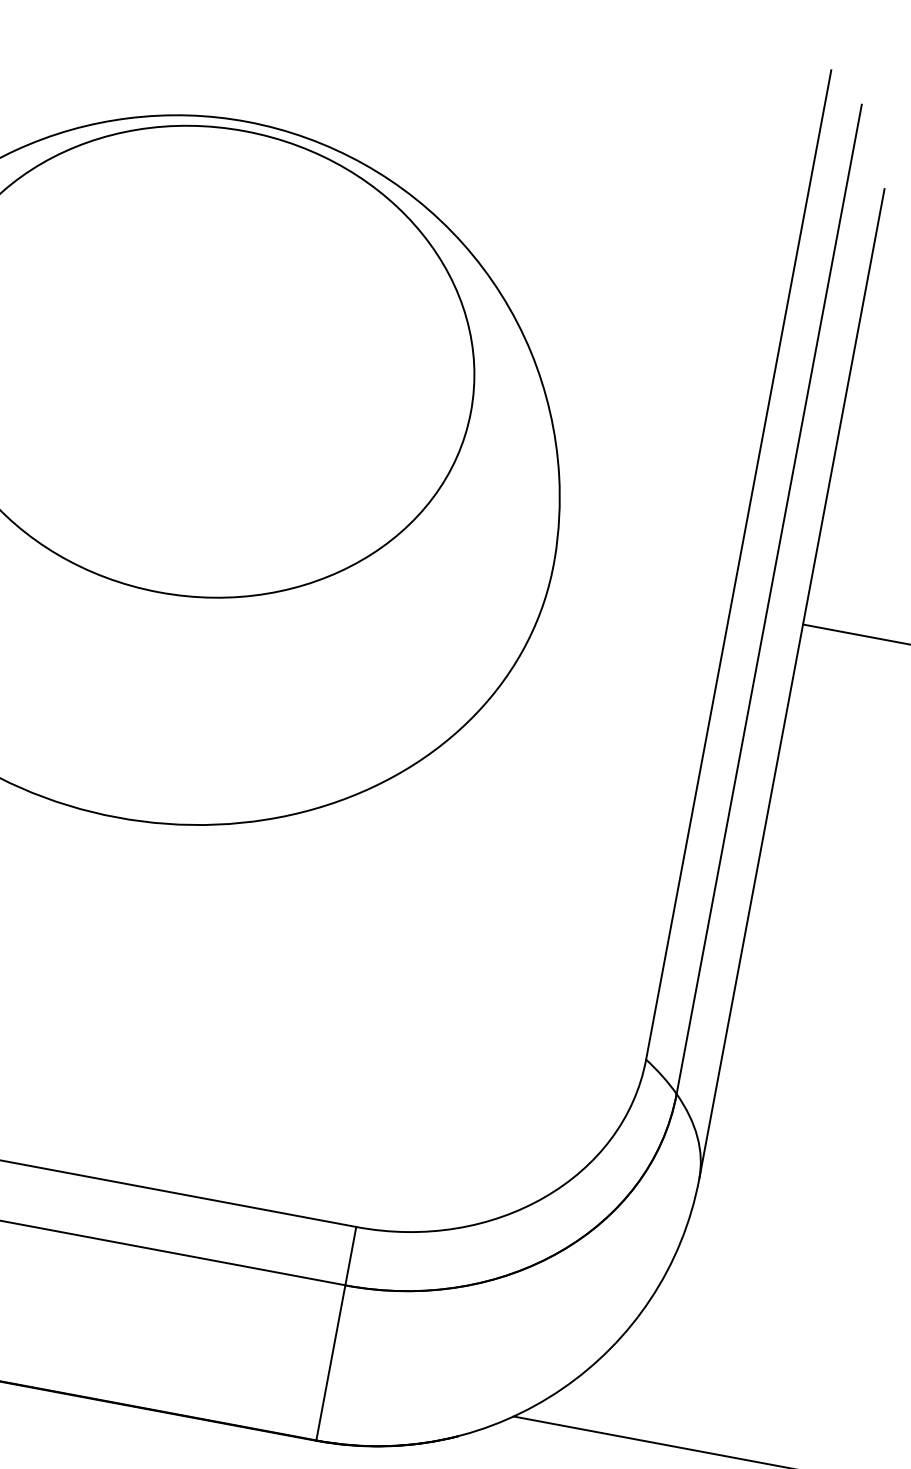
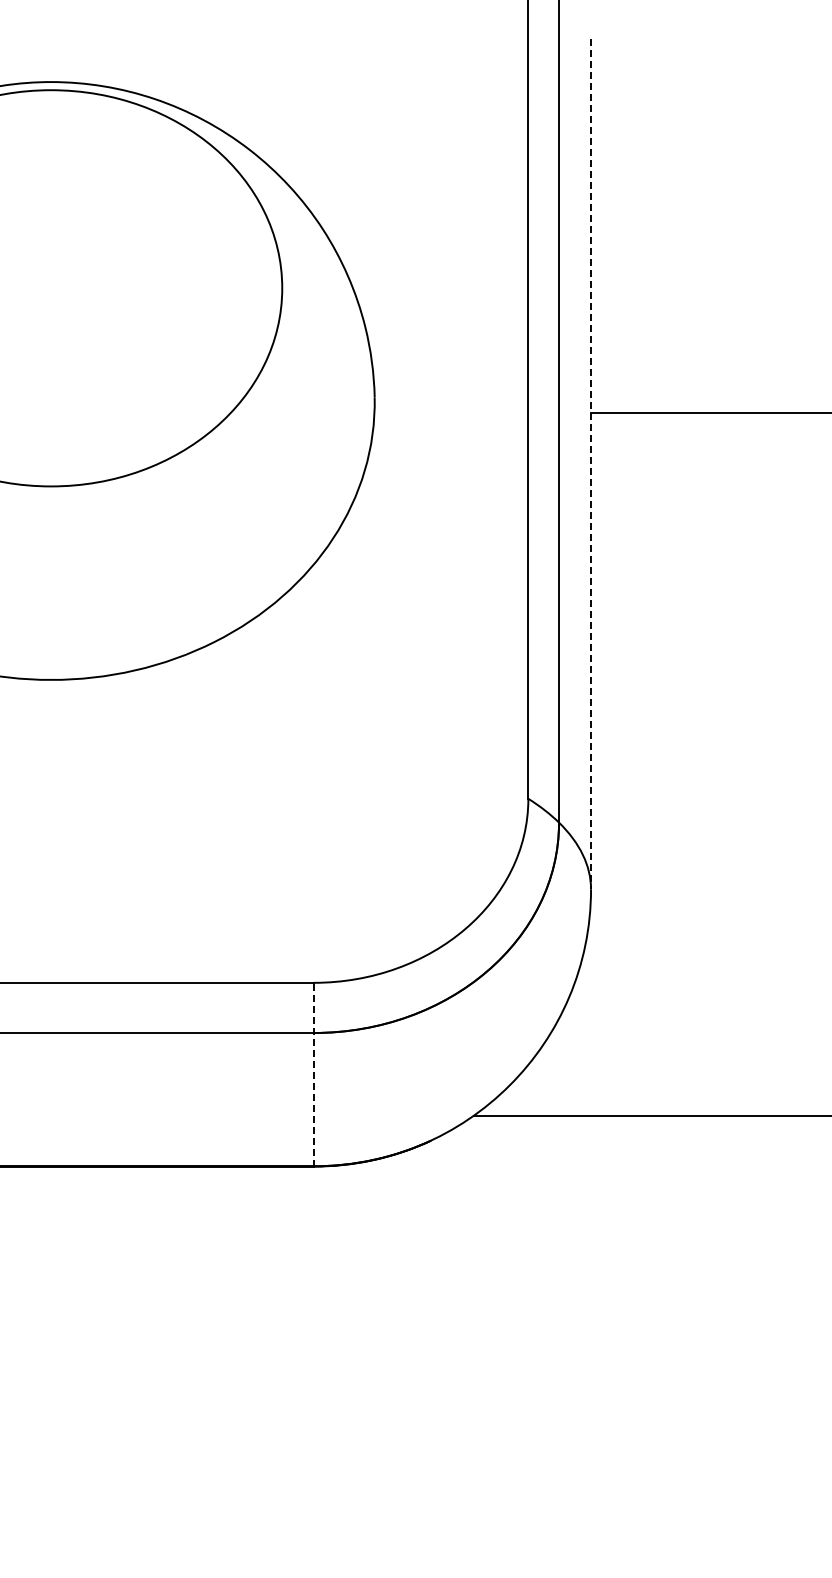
line: (792, 684) -> (591, 464), solid -> dashed
line: (336, 1333) -> (313, 1074), solid -> dashed

